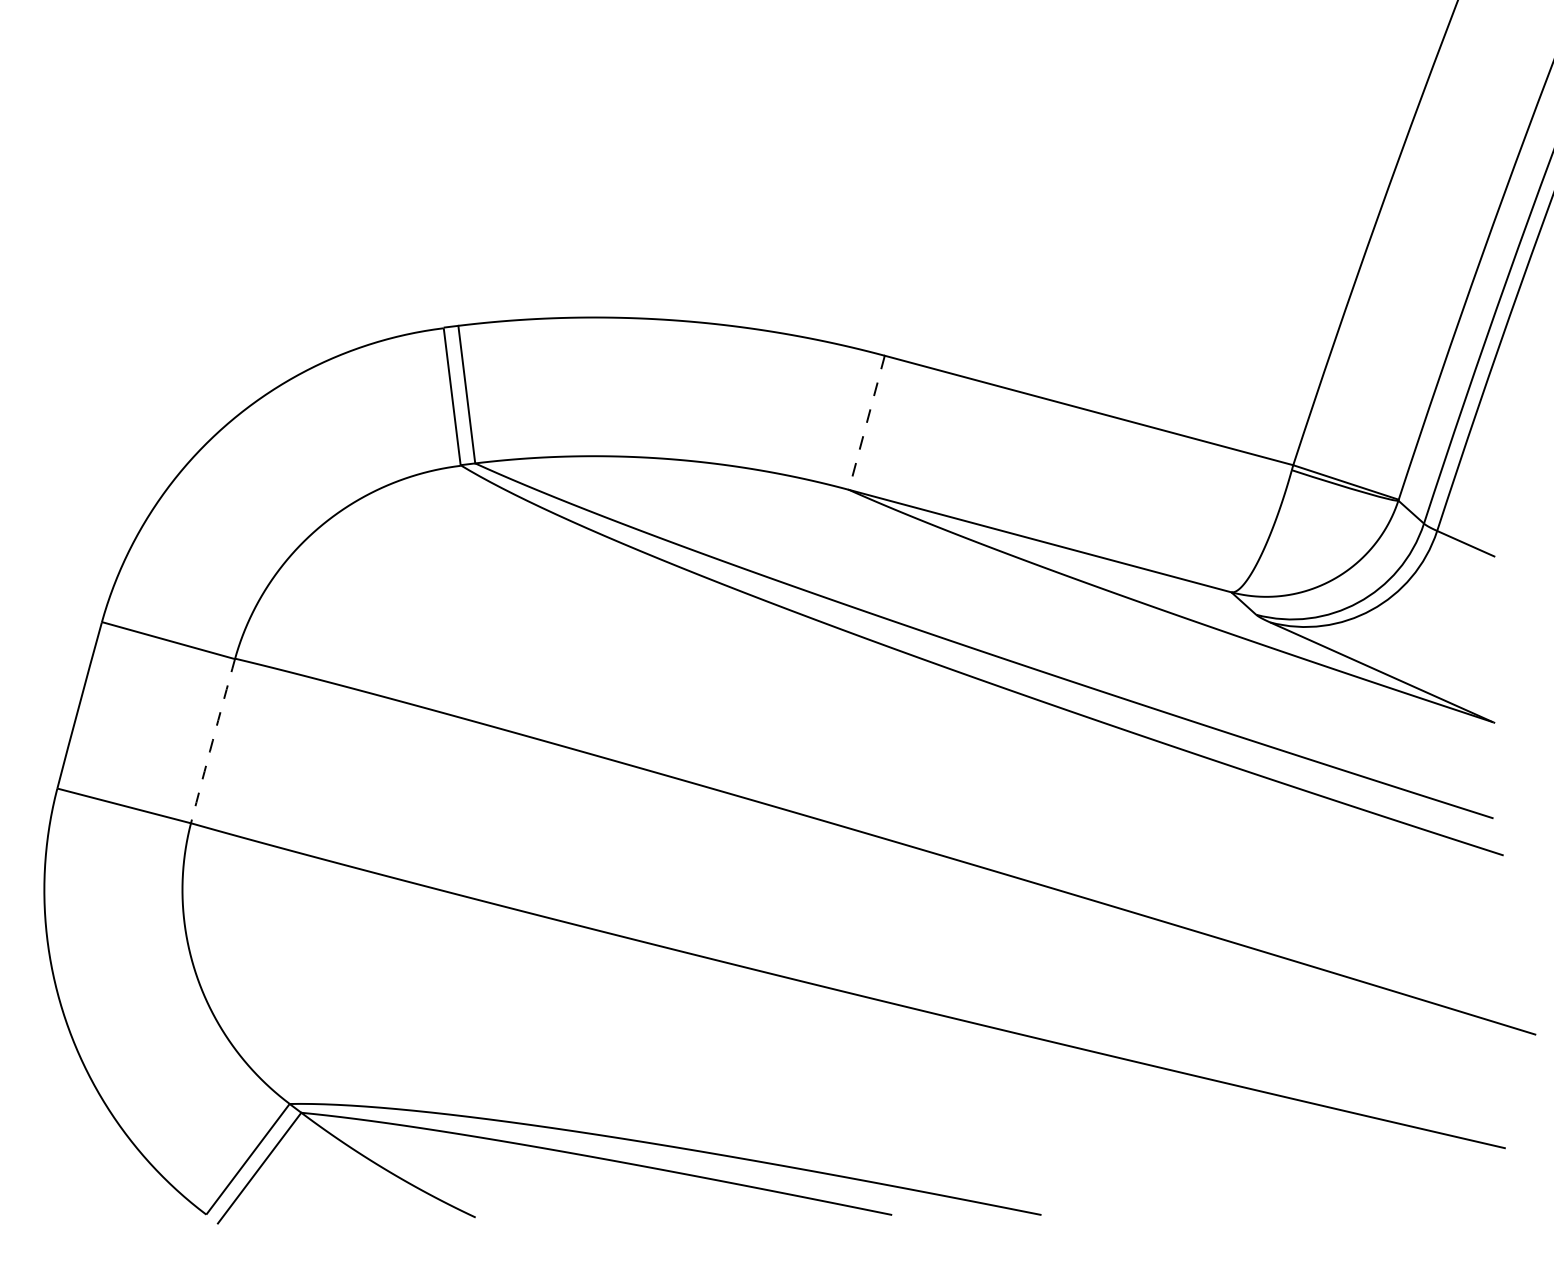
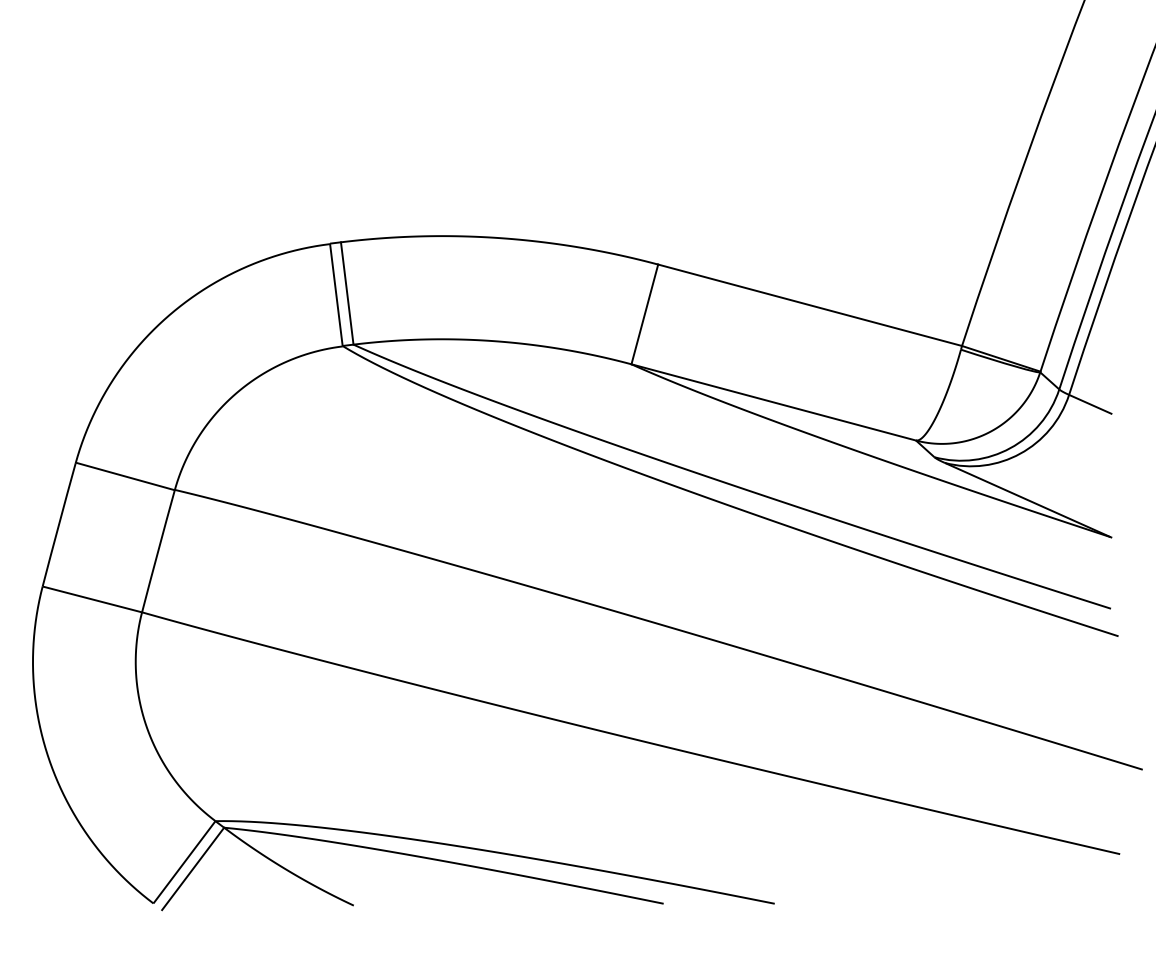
line: (866, 423) -> (644, 314), dashed -> solid
arc: (212, 740) -> (158, 550), dashed -> solid

